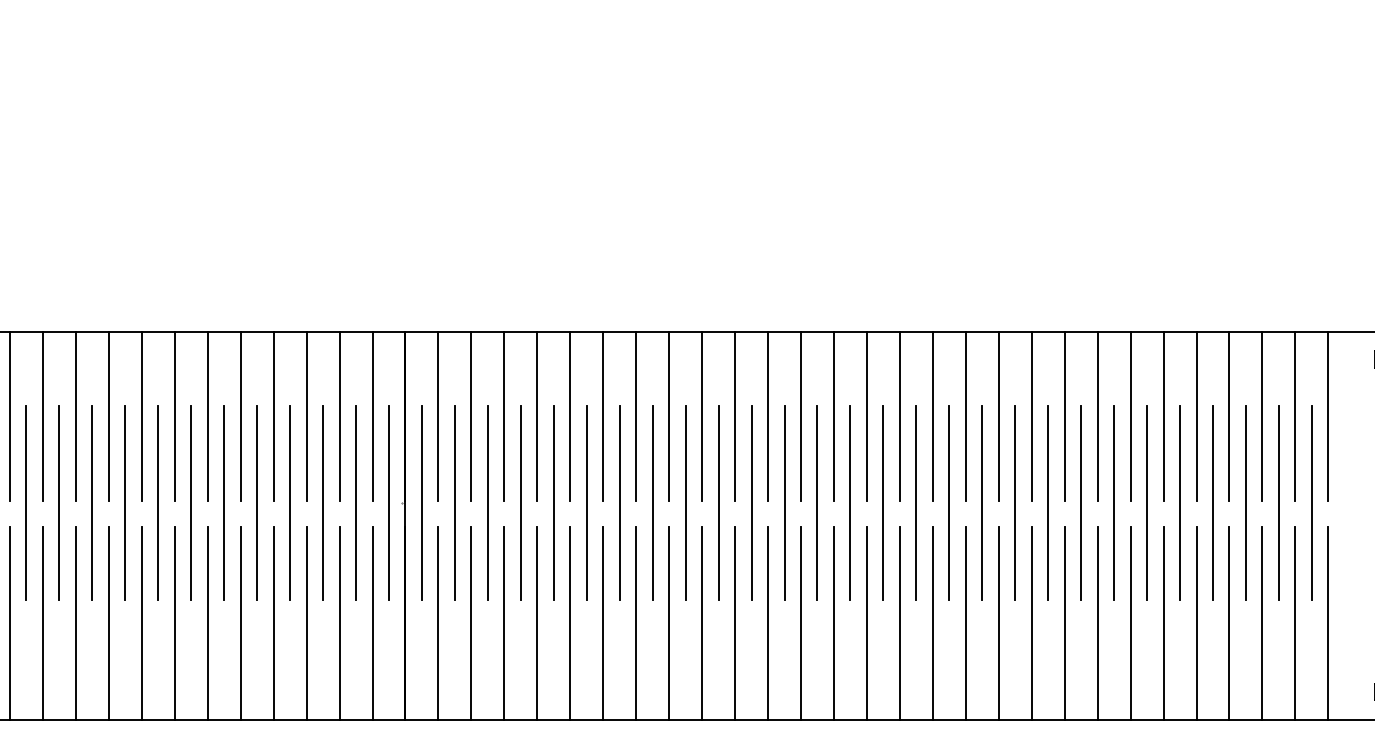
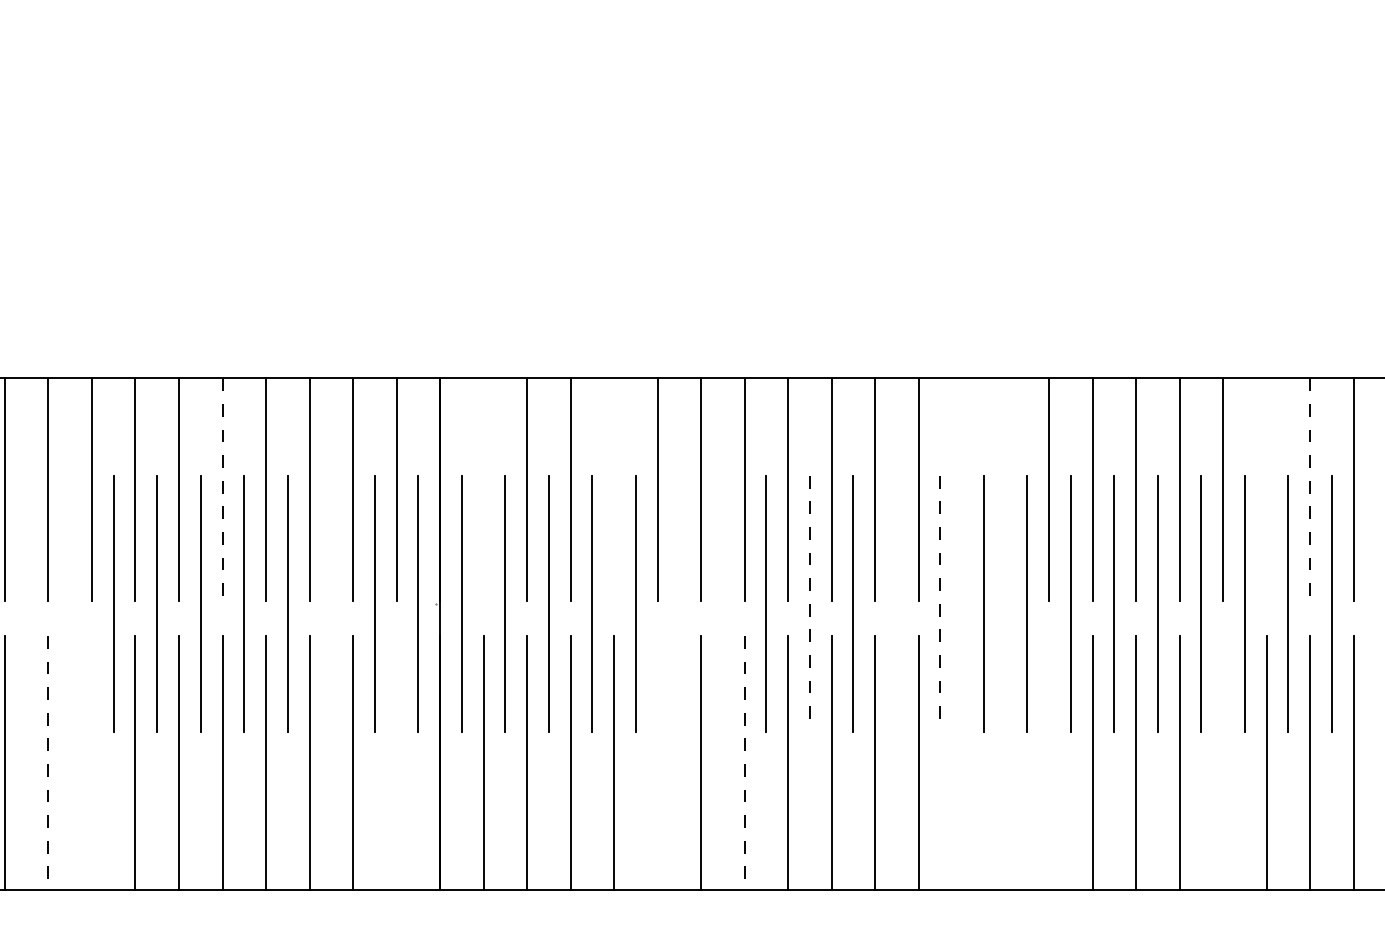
line: (438, 415) -> (483, 488), removed
line: (537, 415) -> (614, 488), removed
line: (801, 415) -> (962, 488), removed
line: (833, 415) -> (1005, 488), removed
line: (1031, 415) -> (1266, 488), removed
line: (240, 416) -> (222, 490), solid -> dashed
line: (1064, 416) -> (1310, 490), solid -> dashed
line: (92, 502) -> (26, 603), removed
line: (125, 502) -> (70, 603), removed
line: (322, 502) -> (330, 603), removed
line: (586, 502) -> (678, 603), removed
line: (619, 502) -> (722, 603), removed
line: (685, 502) -> (809, 603), solid -> dashed
line: (751, 502) -> (896, 603), removed
line: (784, 502) -> (940, 603), solid -> dashed
line: (1114, 502) -> (1376, 603), removed
line: (108, 623) -> (47, 763), solid -> dashed
line: (141, 623) -> (91, 763), removed
line: (372, 623) -> (396, 763), removed
line: (570, 623) -> (657, 763), removed
line: (636, 623) -> (745, 763), solid -> dashed
line: (801, 623) -> (962, 763), removed
line: (833, 623) -> (1005, 763), removed
line: (866, 623) -> (1048, 763), removed
line: (998, 623) -> (1222, 763), removed

